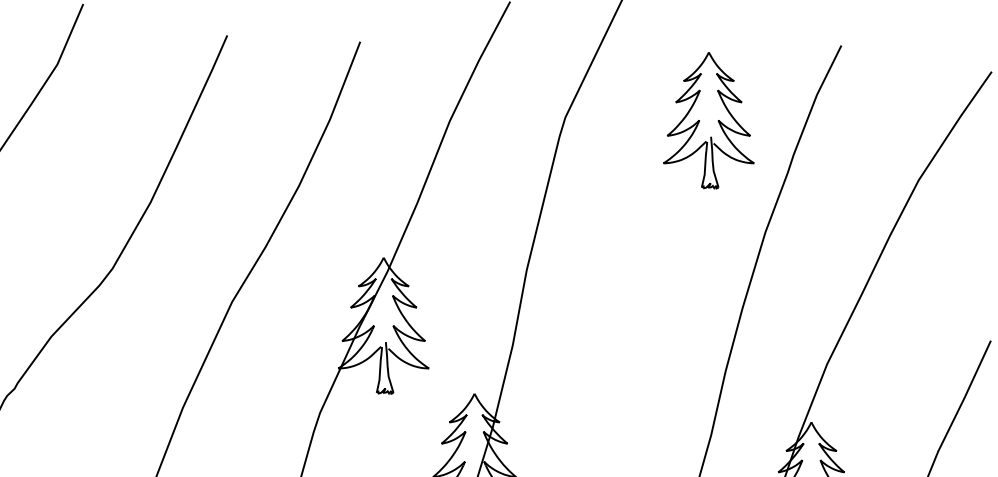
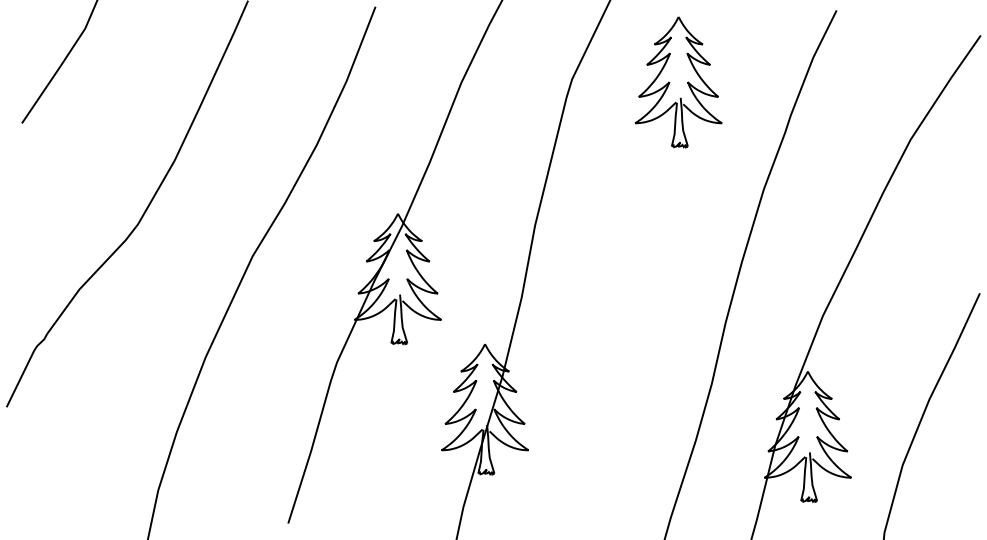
part: (708, 120) -> (678, 82), moved

